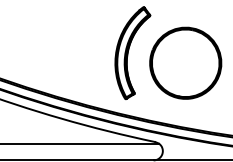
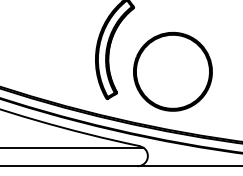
part: (185, 62) -> (172, 70), moved

